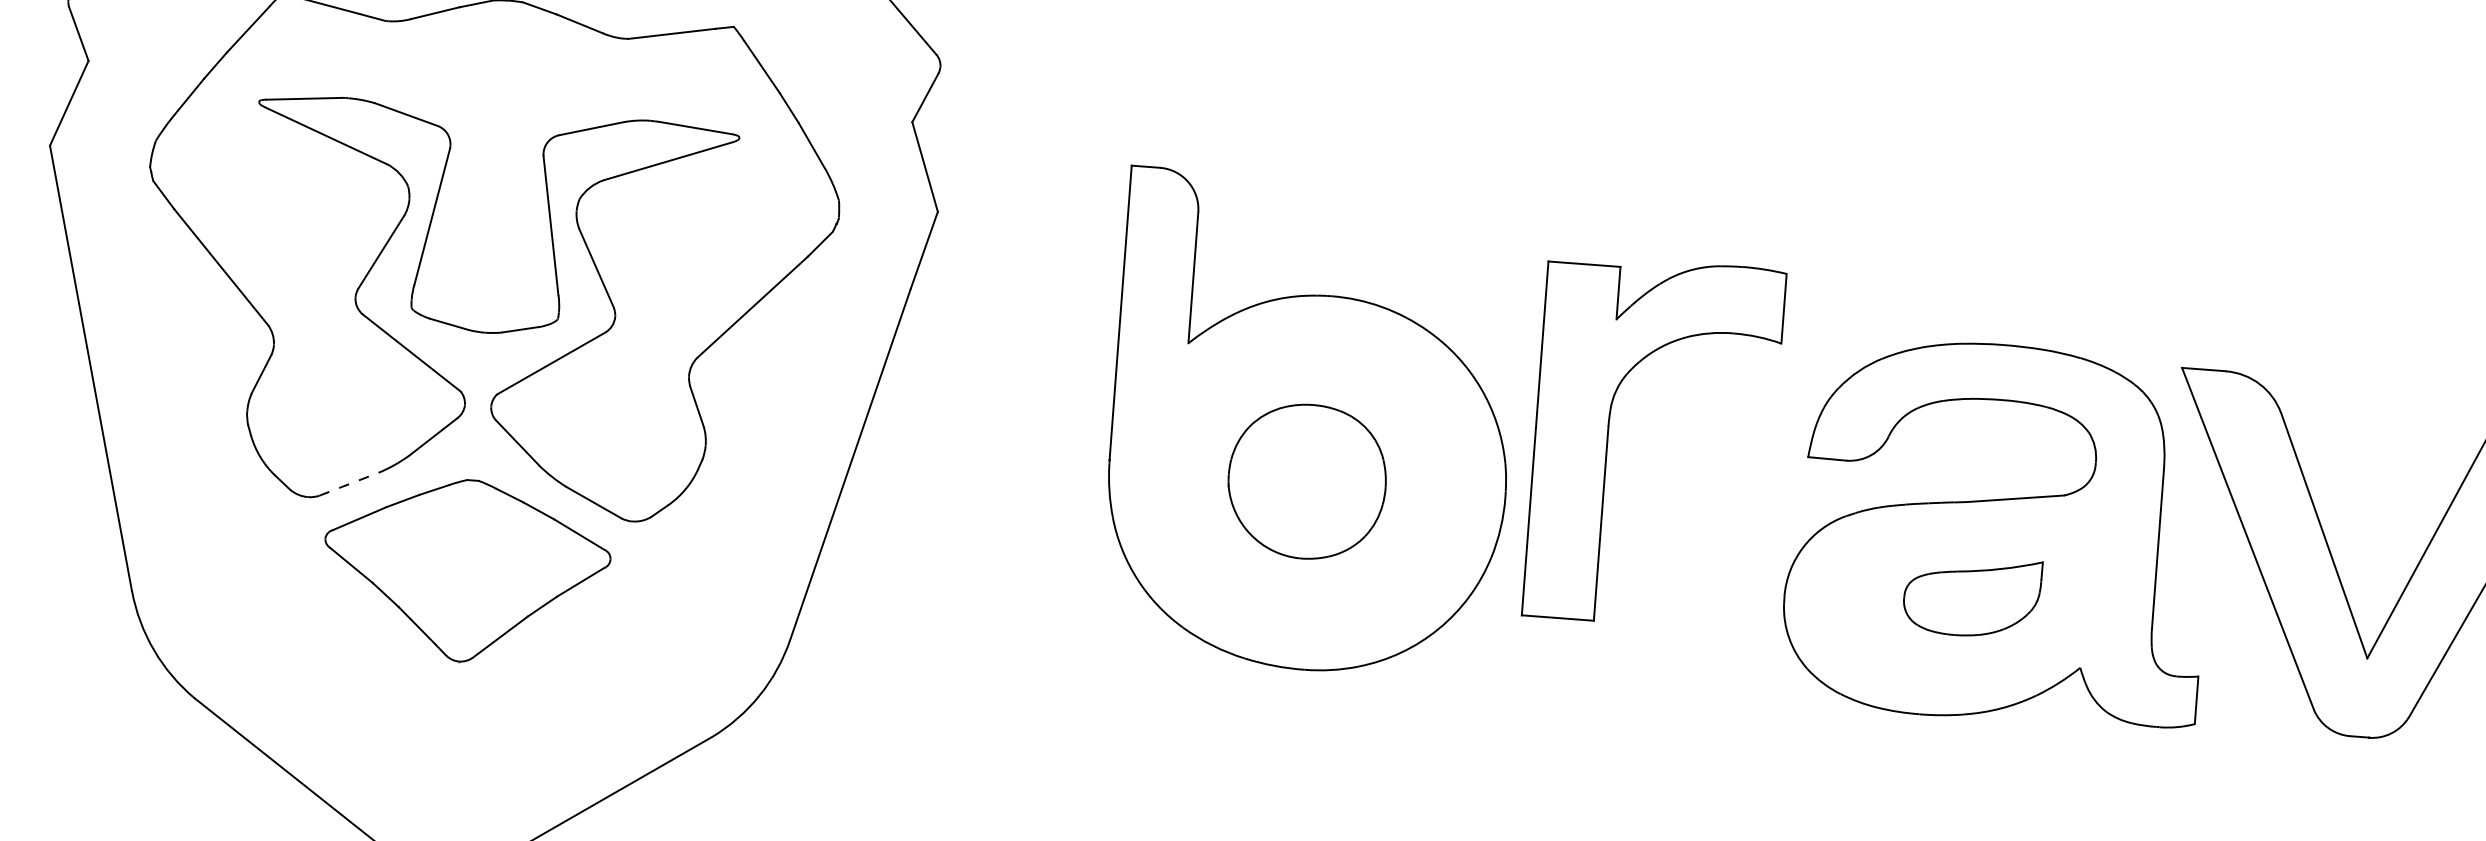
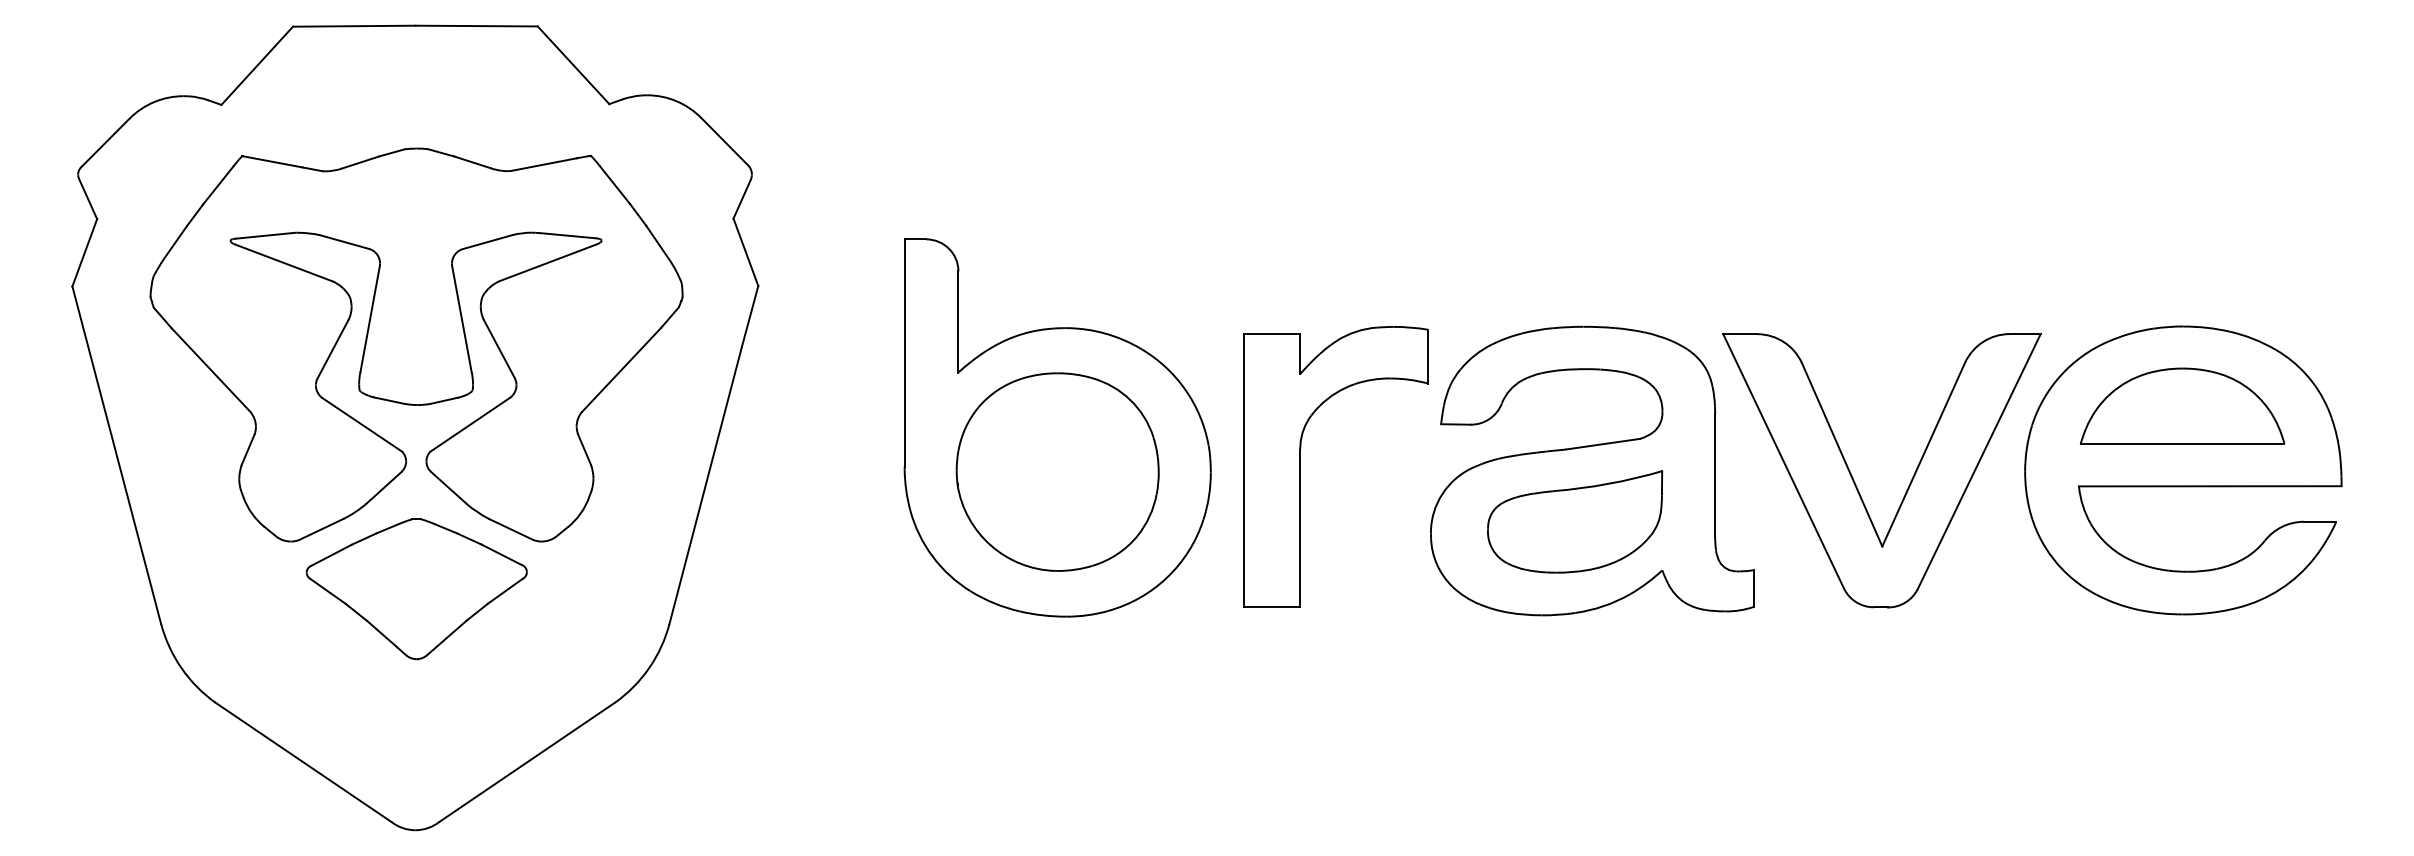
part: (1608, 438) -> (1300, 466), moved
part: (1307, 481) -> (1057, 471), size x1.67
line: (350, 484) -> (322, 529), dashed -> solid
part: (1972, 596) -> (1575, 521), size x1.67

